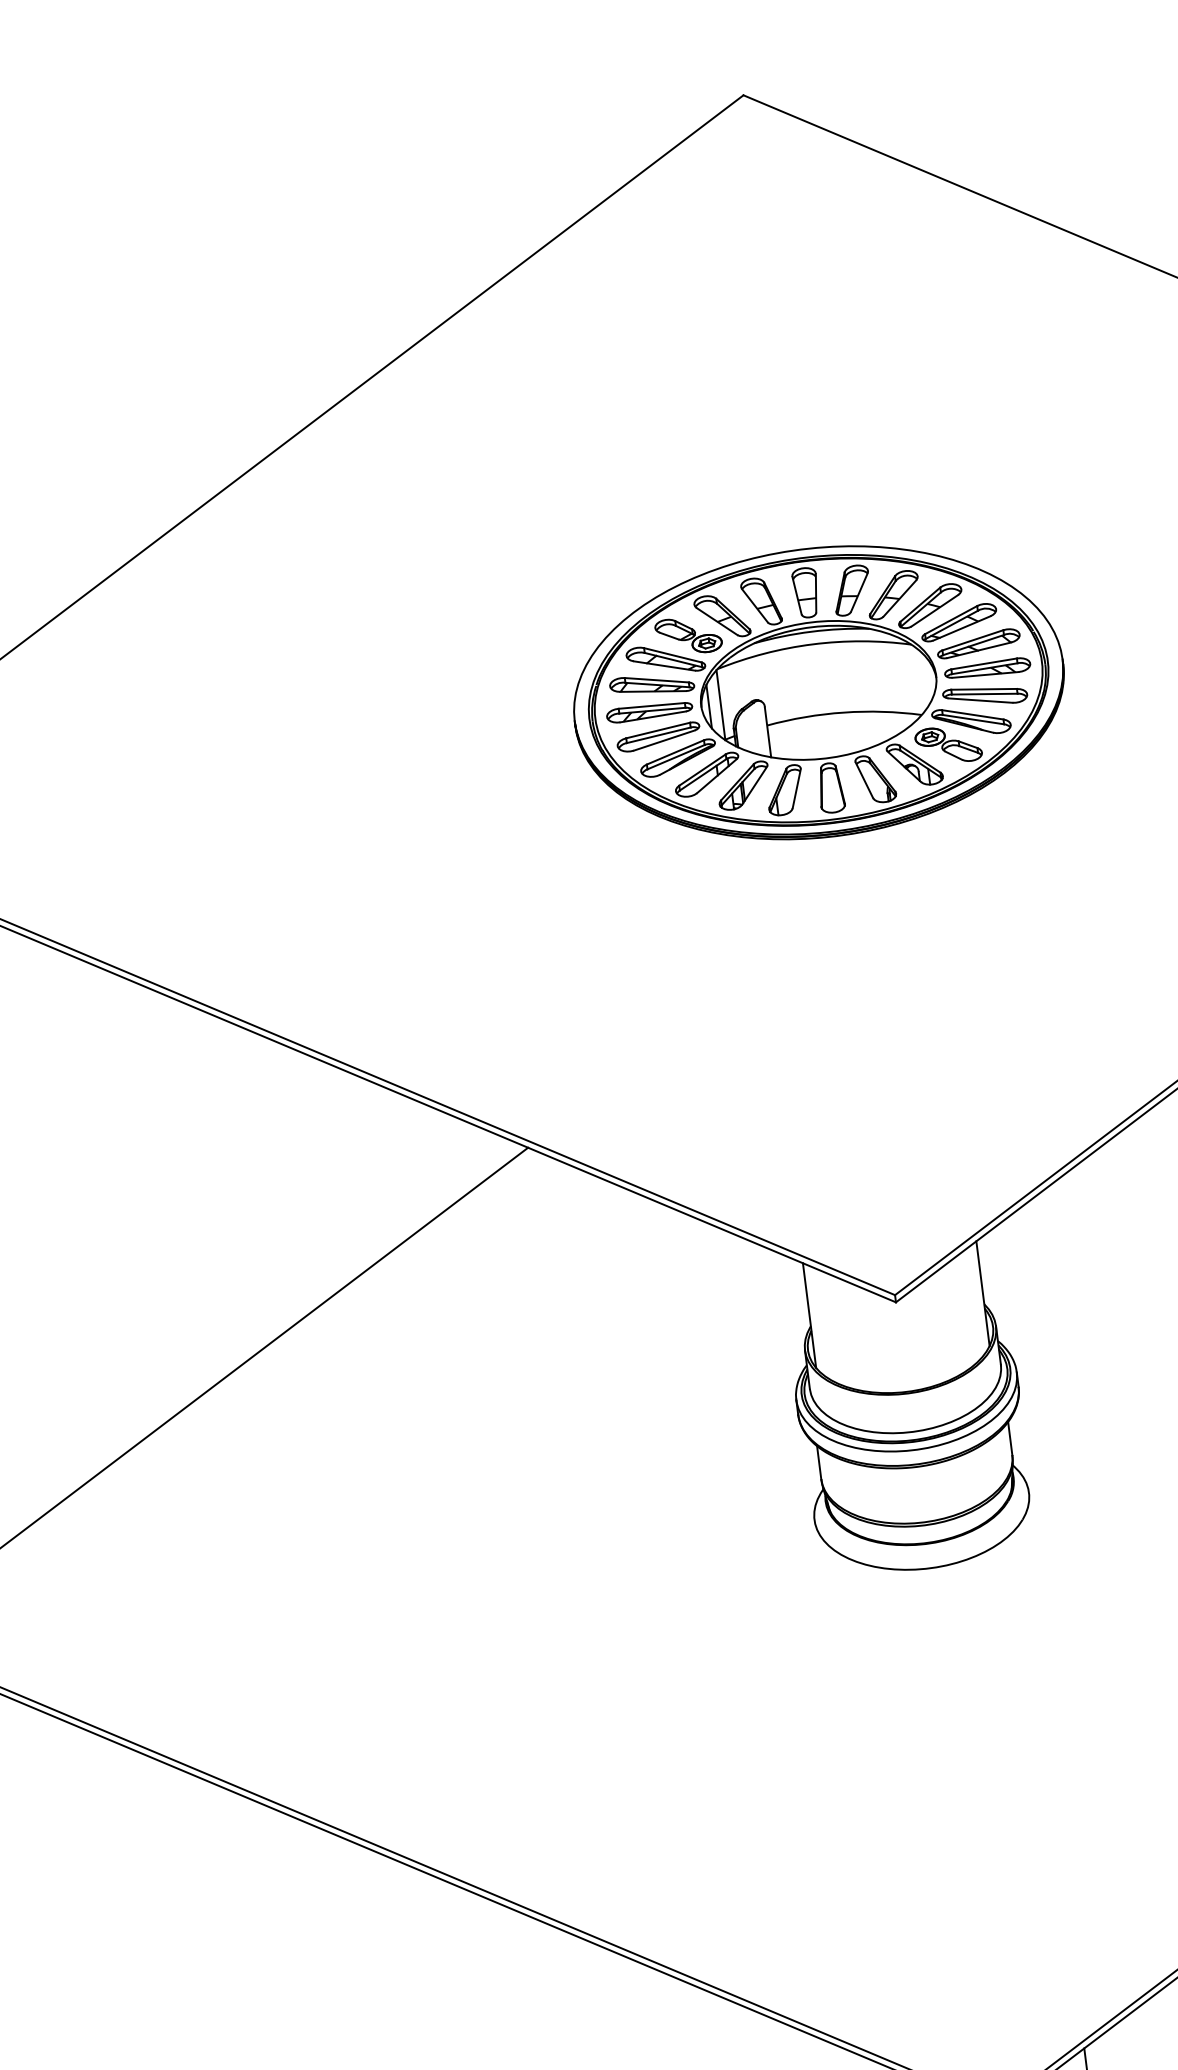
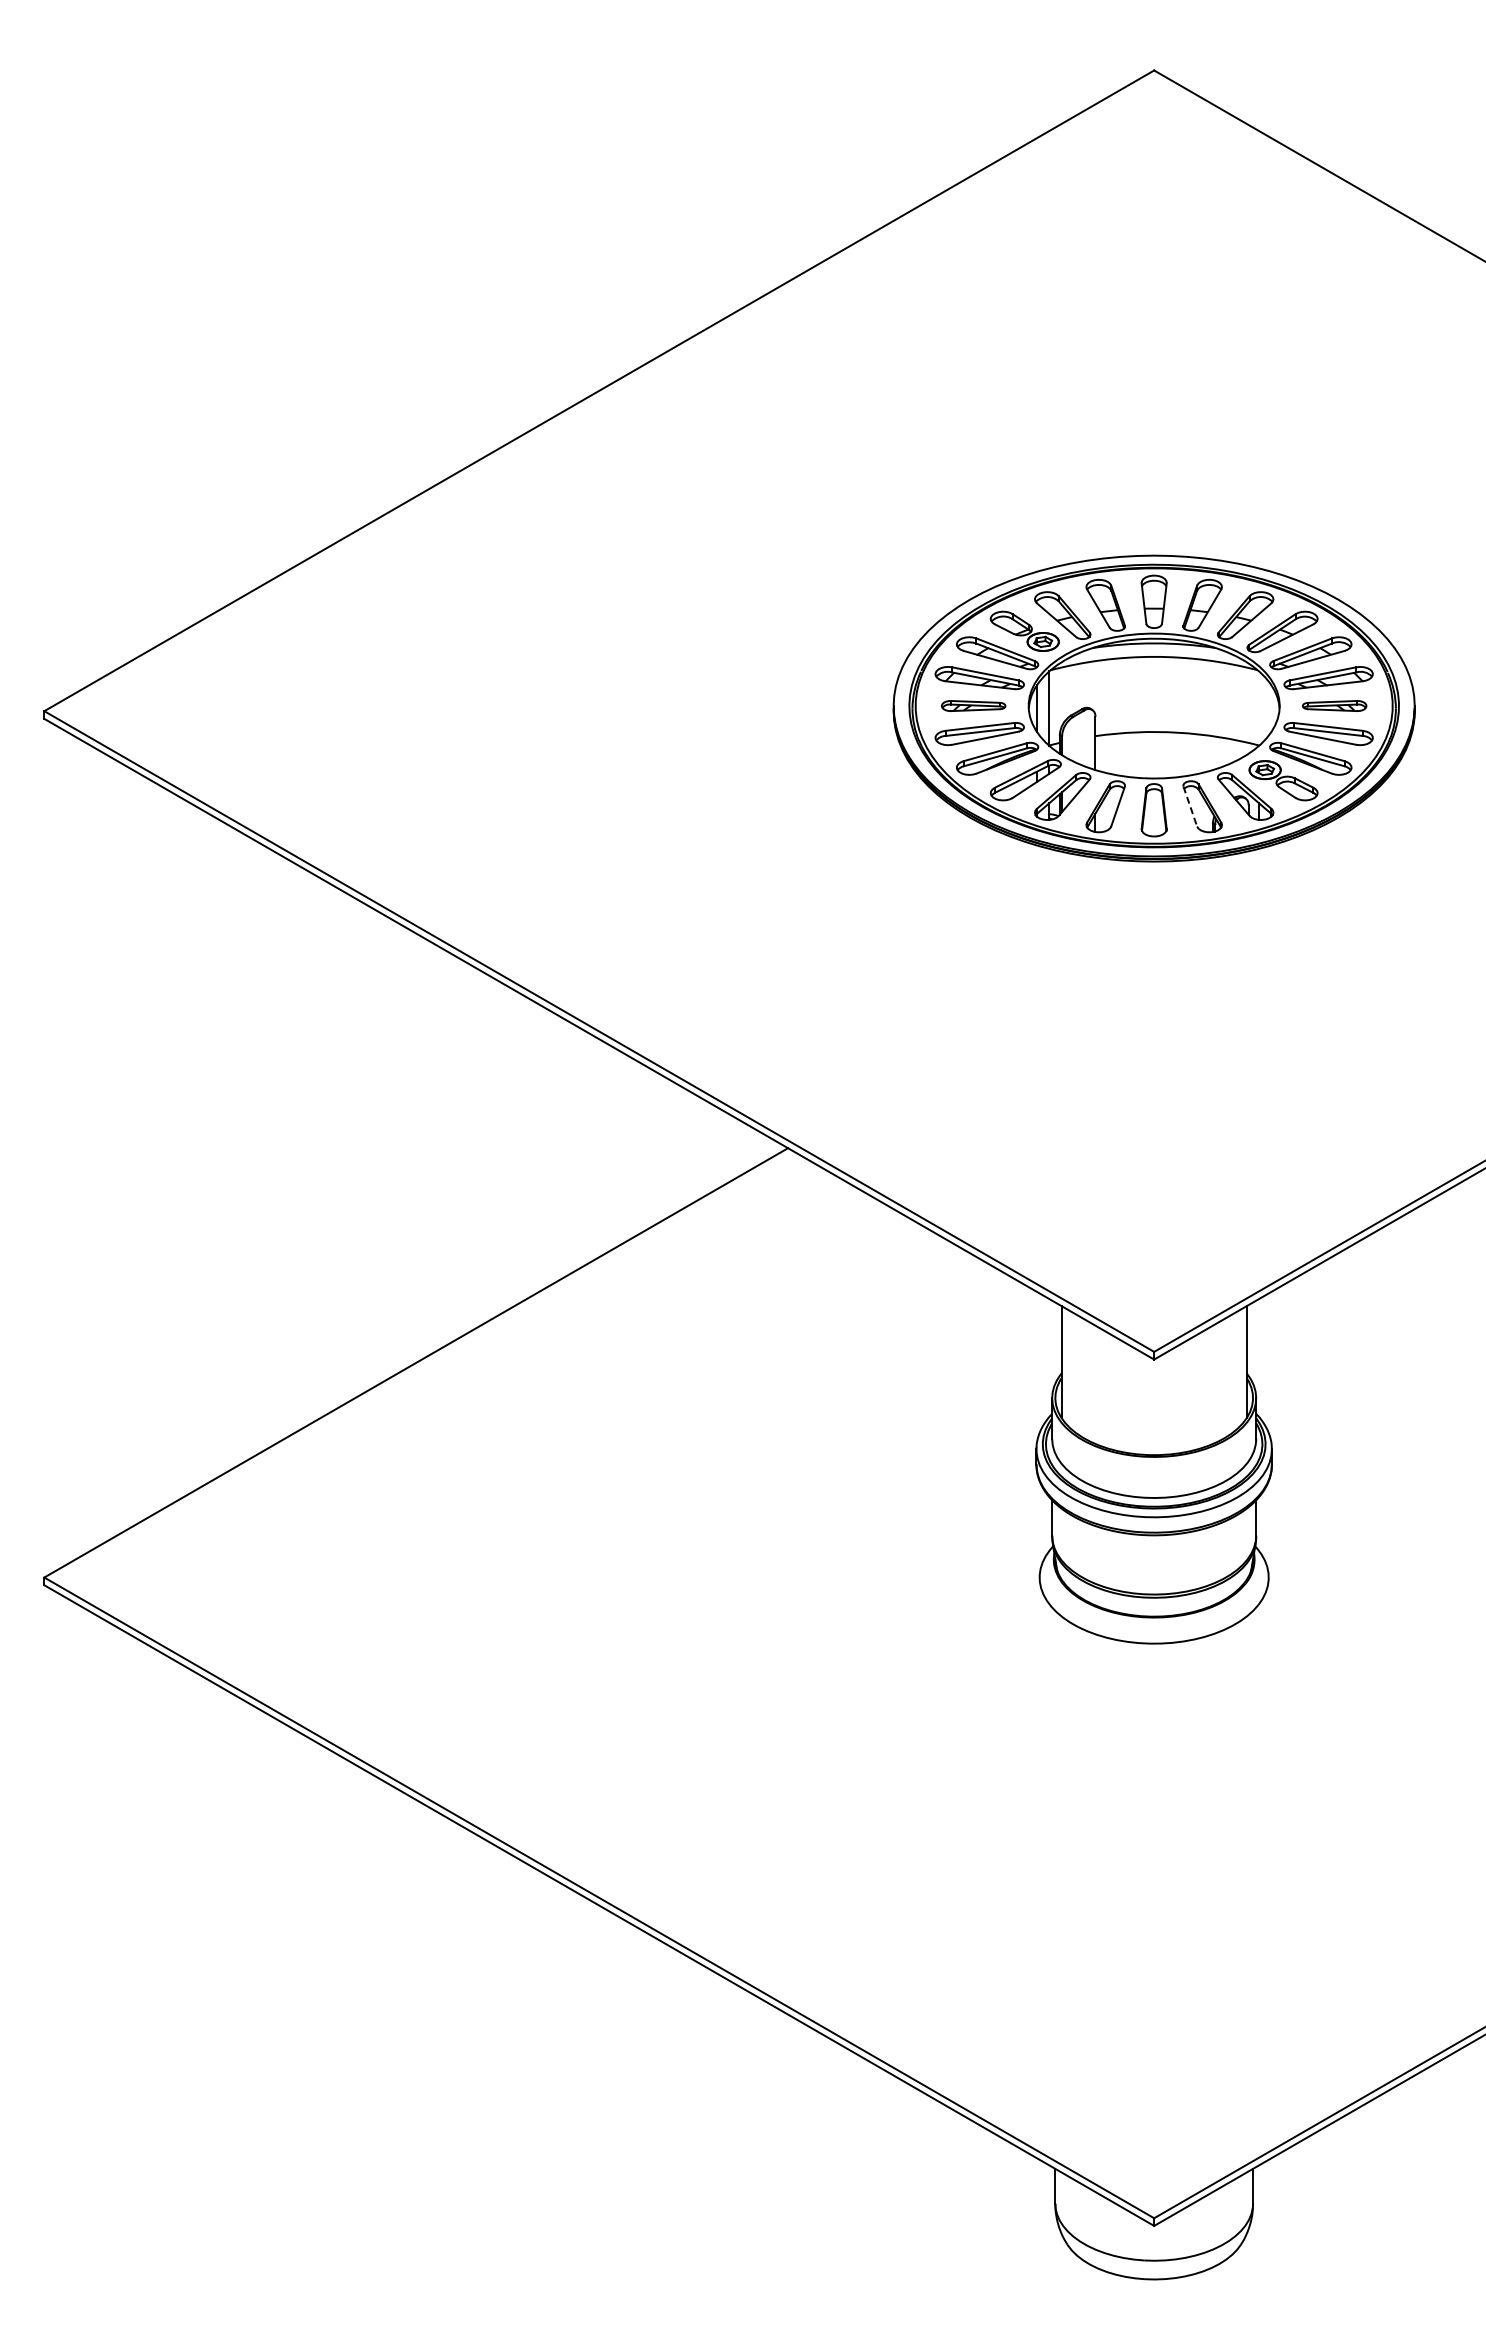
part: (987, 668) -> (1334, 705), size x0.7
part: (649, 711) -> (973, 705), size x0.7
line: (864, 781) -> (1190, 807), solid -> dashed

